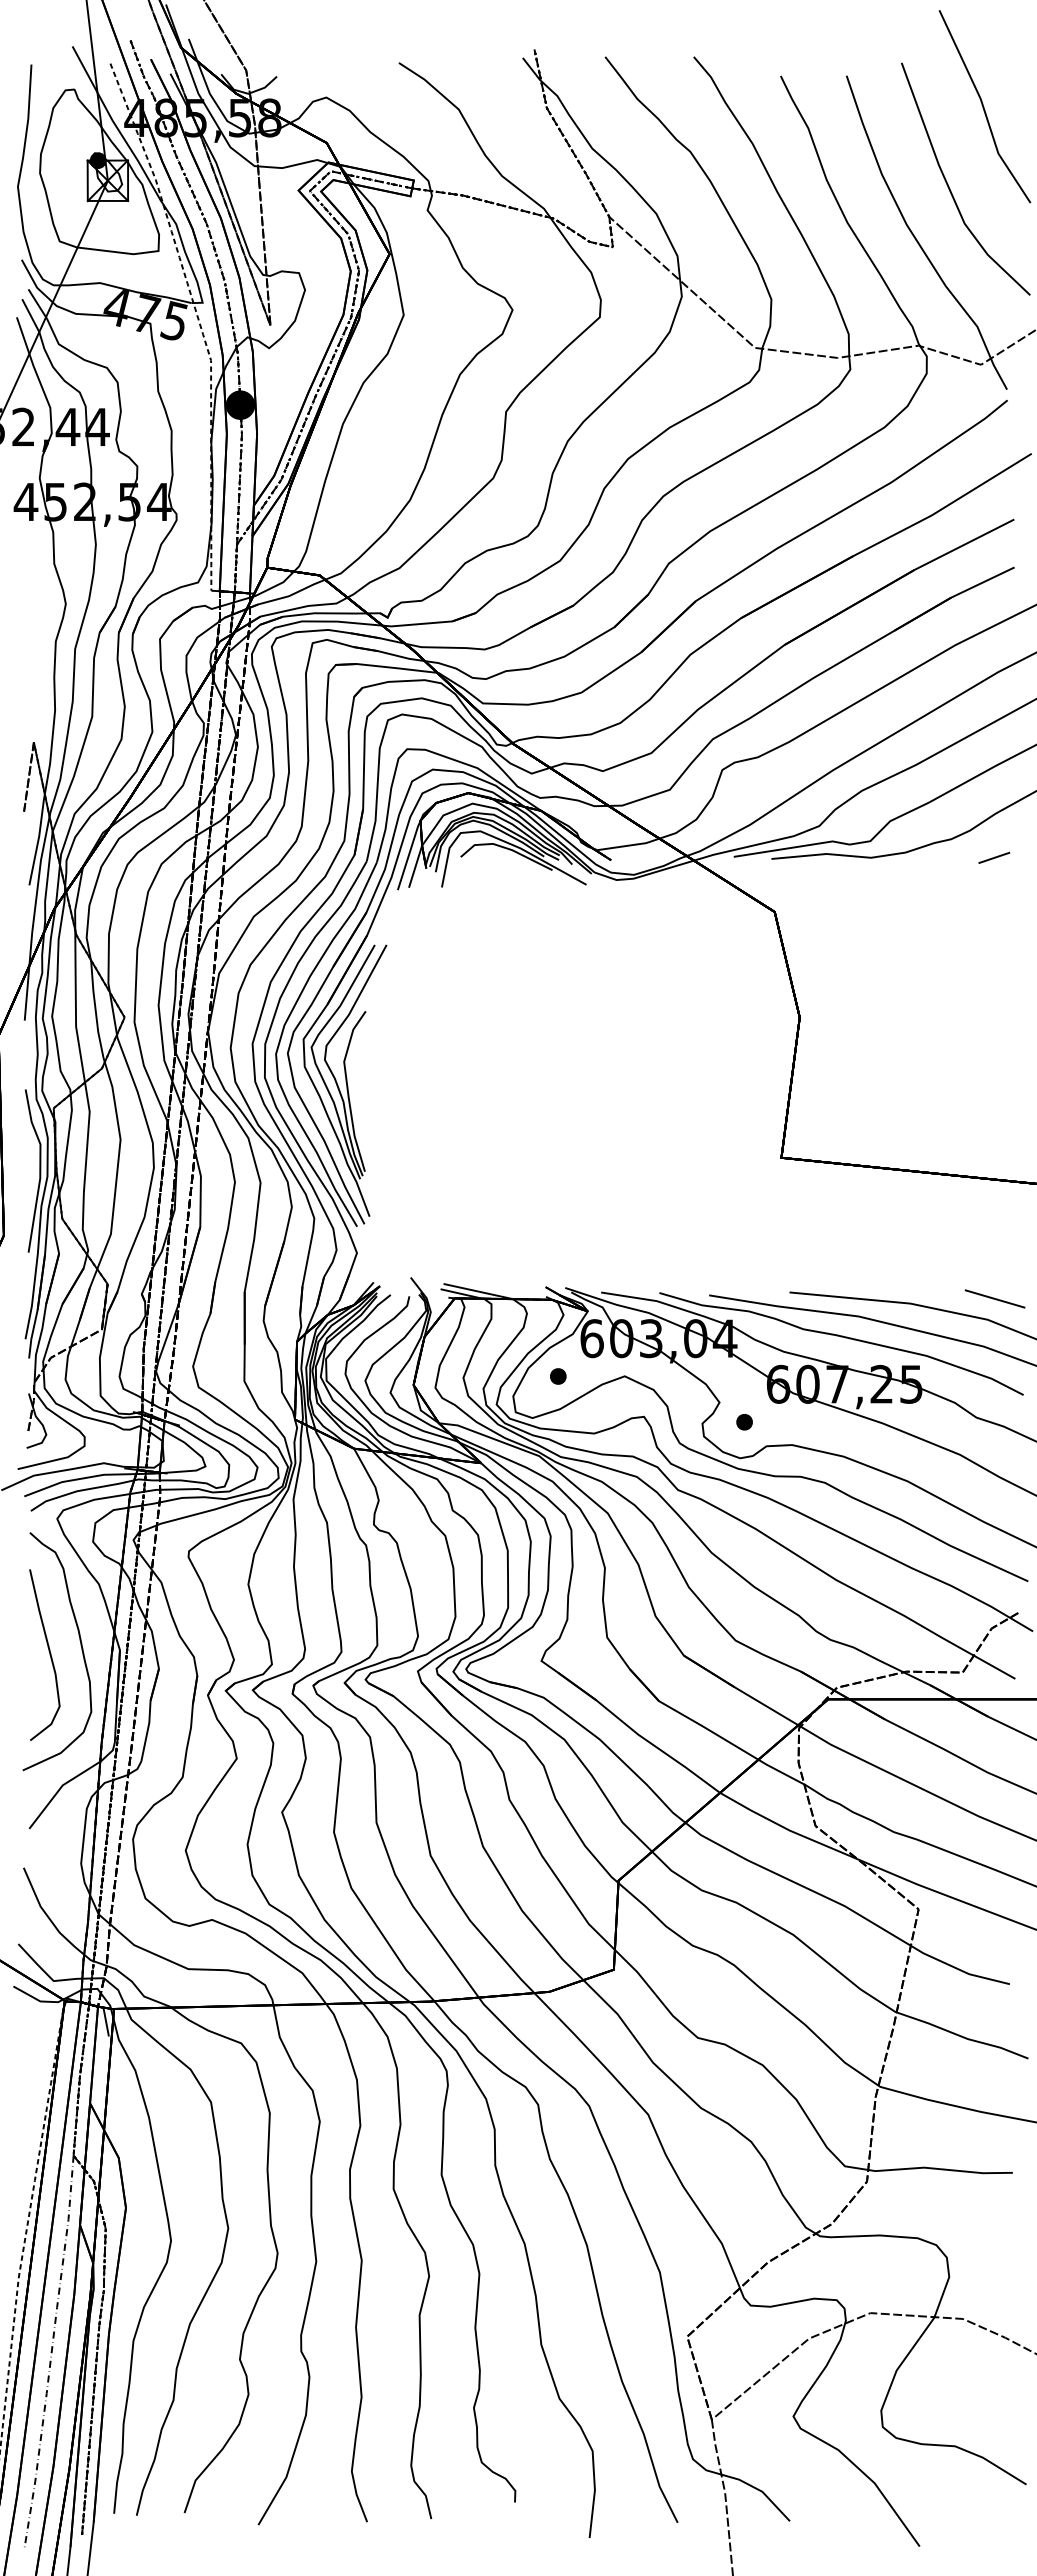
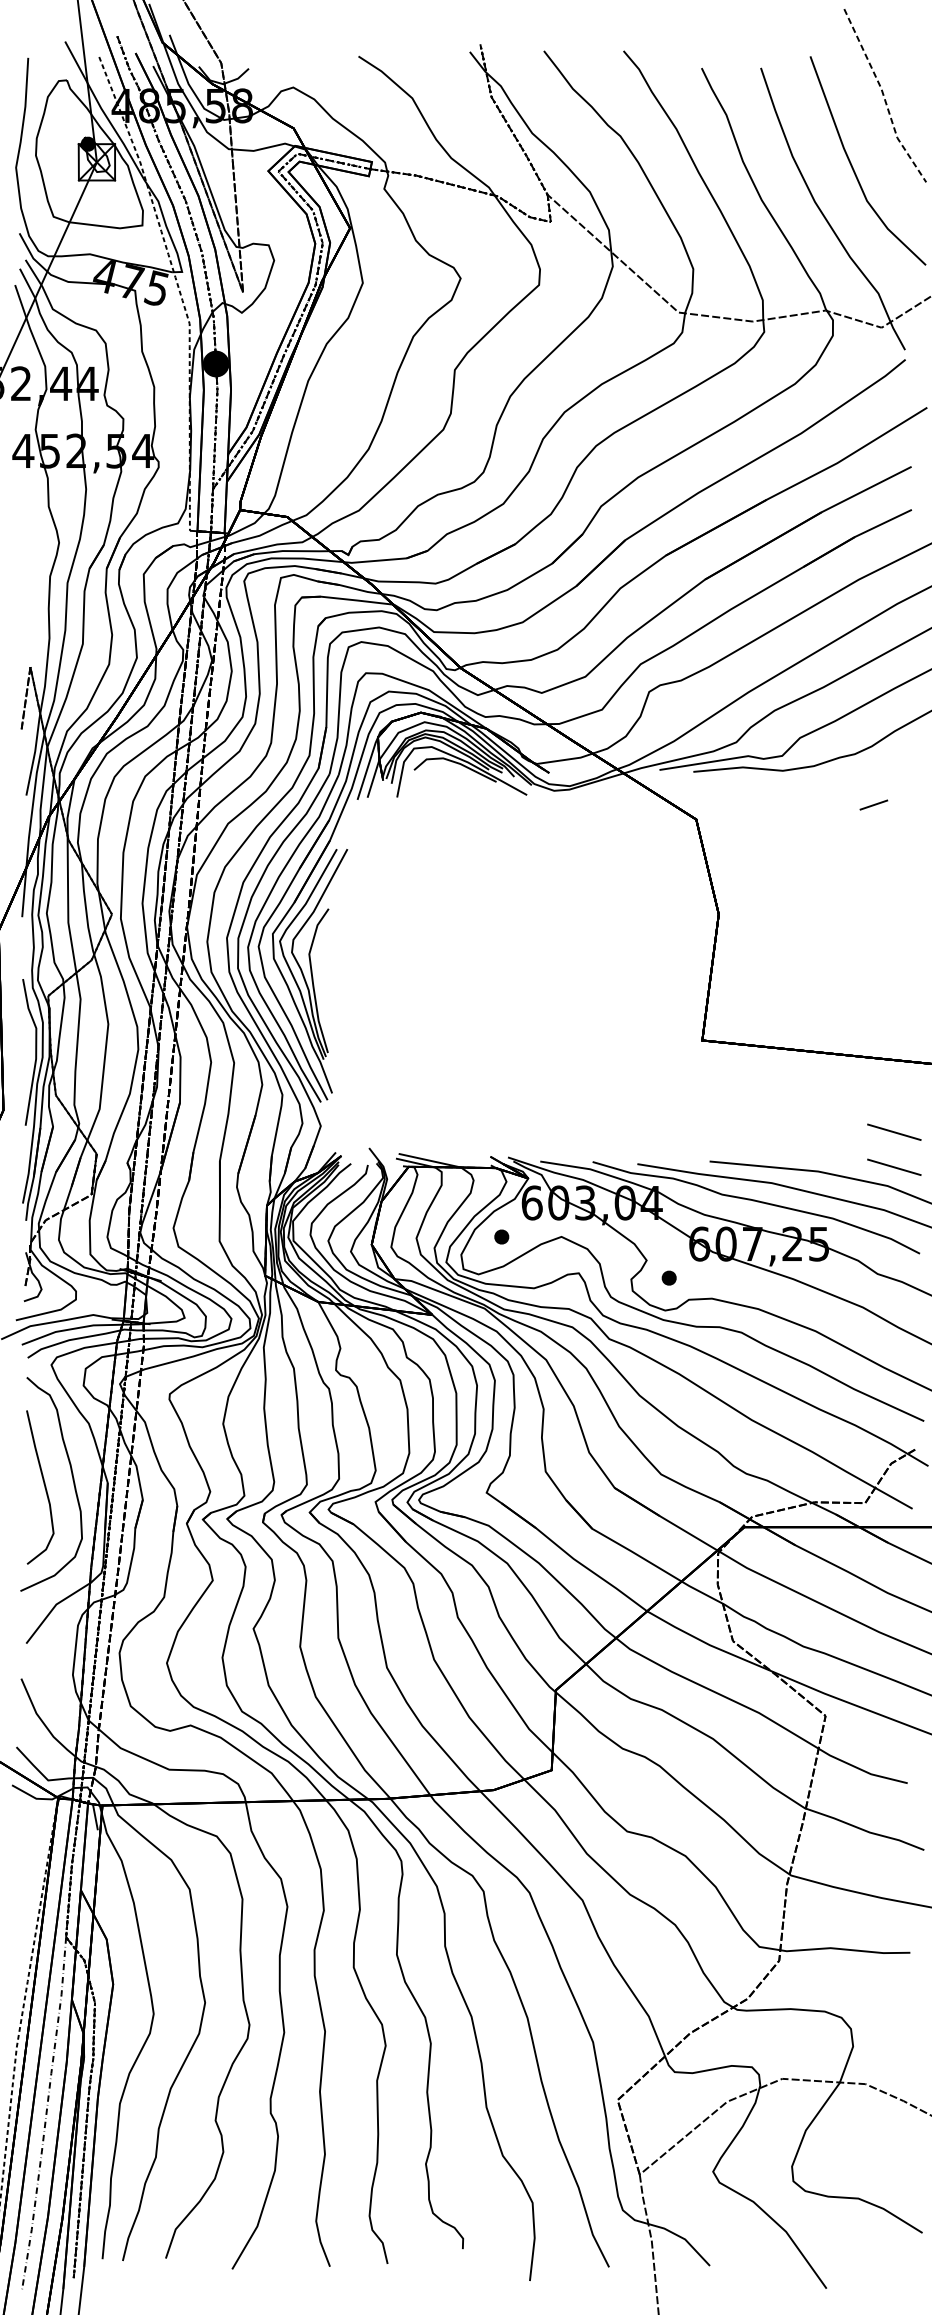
line: (983, 108) -> (883, 97), solid -> dashed
line: (994, 857) -> (874, 804), moved
line: (994, 1259) -> (893, 1131), added

